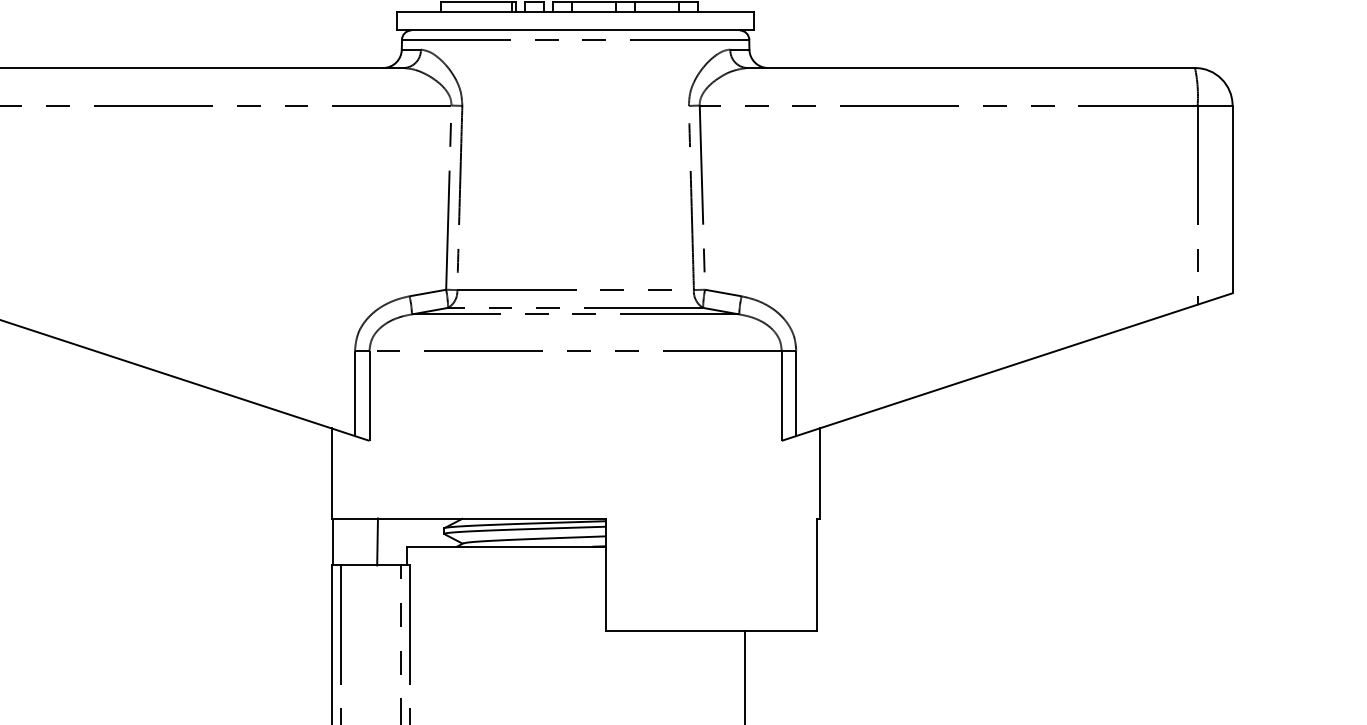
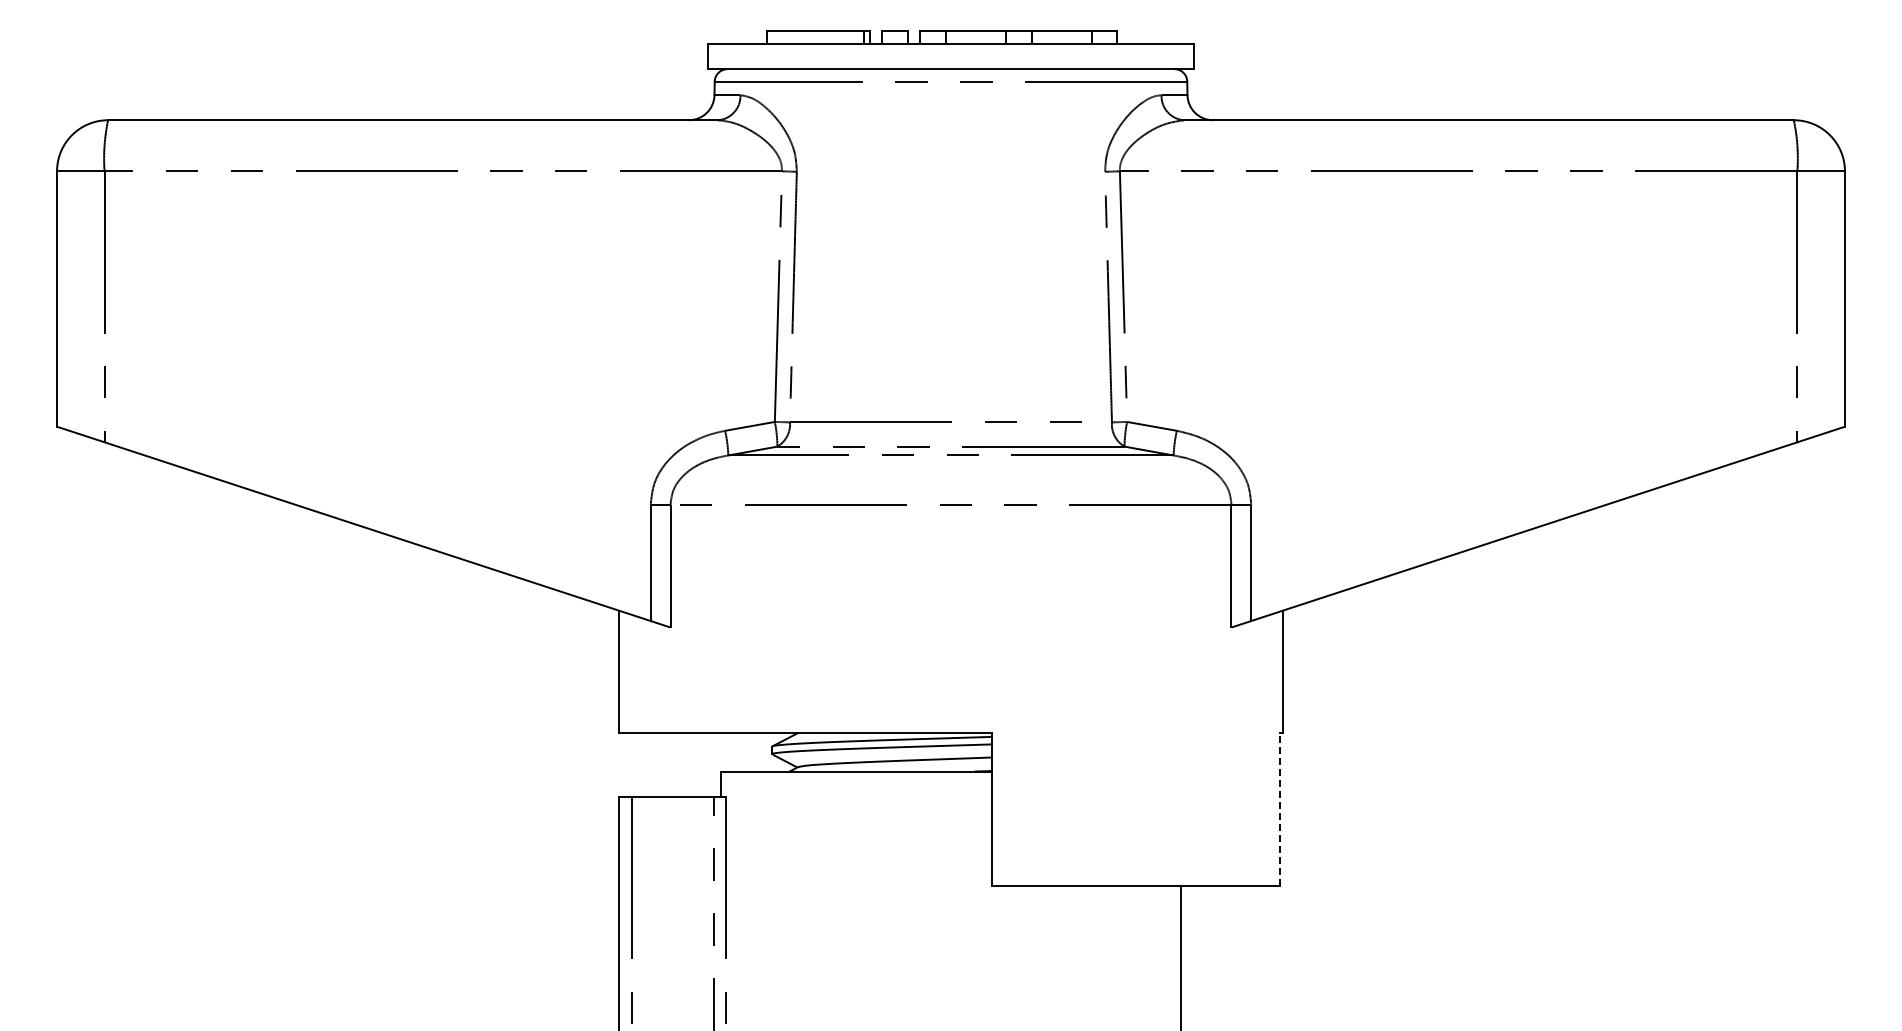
line: (333, 542) -> (621, 765), removed
line: (377, 542) -> (681, 765), removed
line: (817, 574) -> (1280, 809), solid -> dashed

